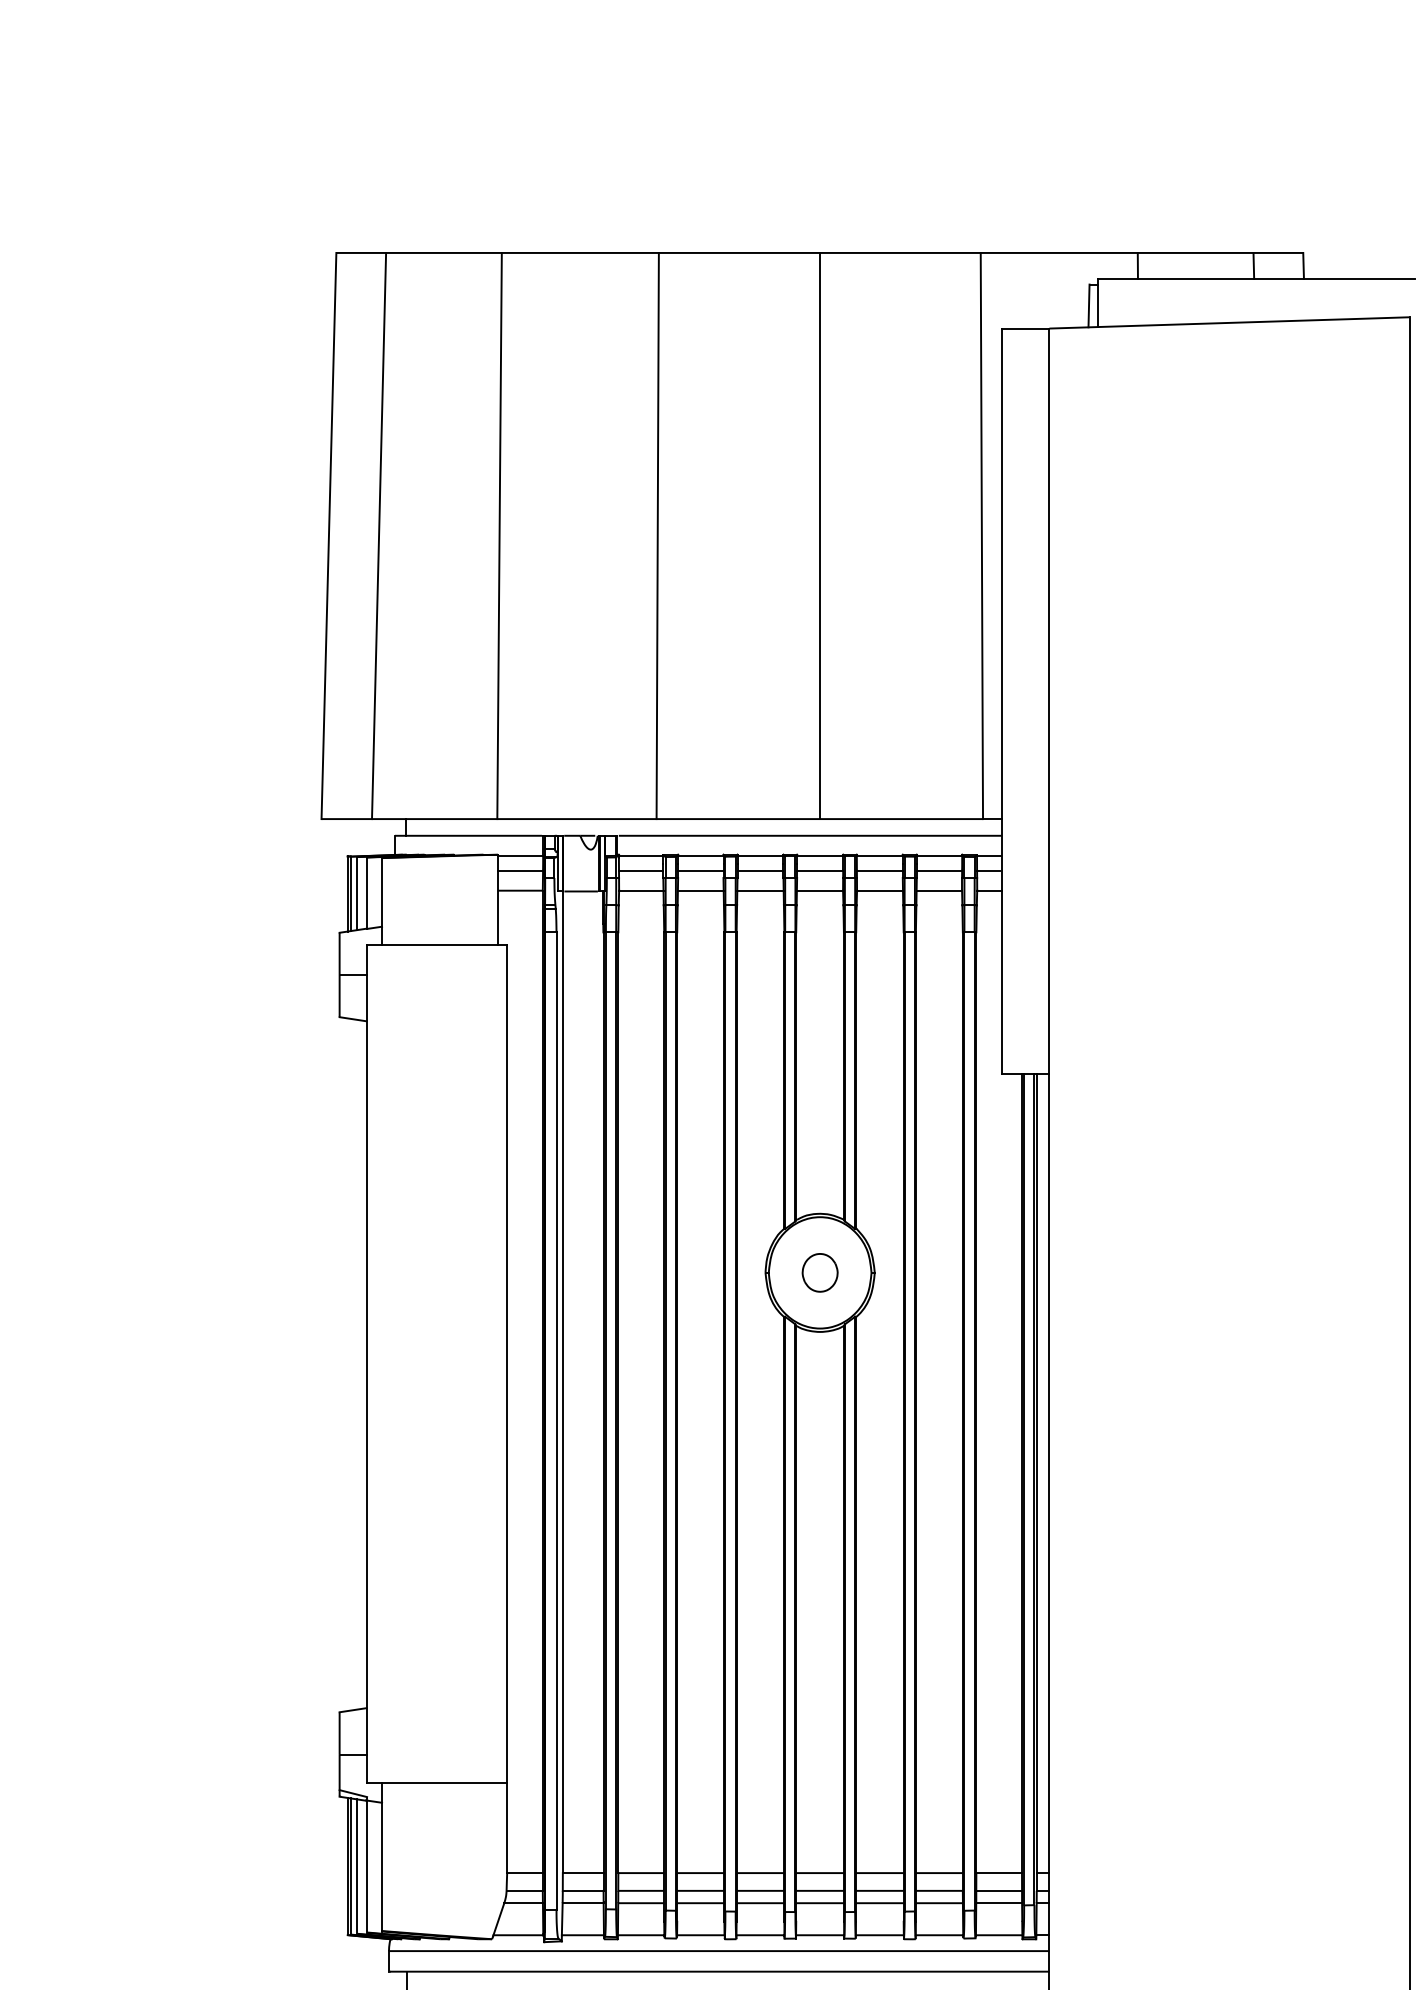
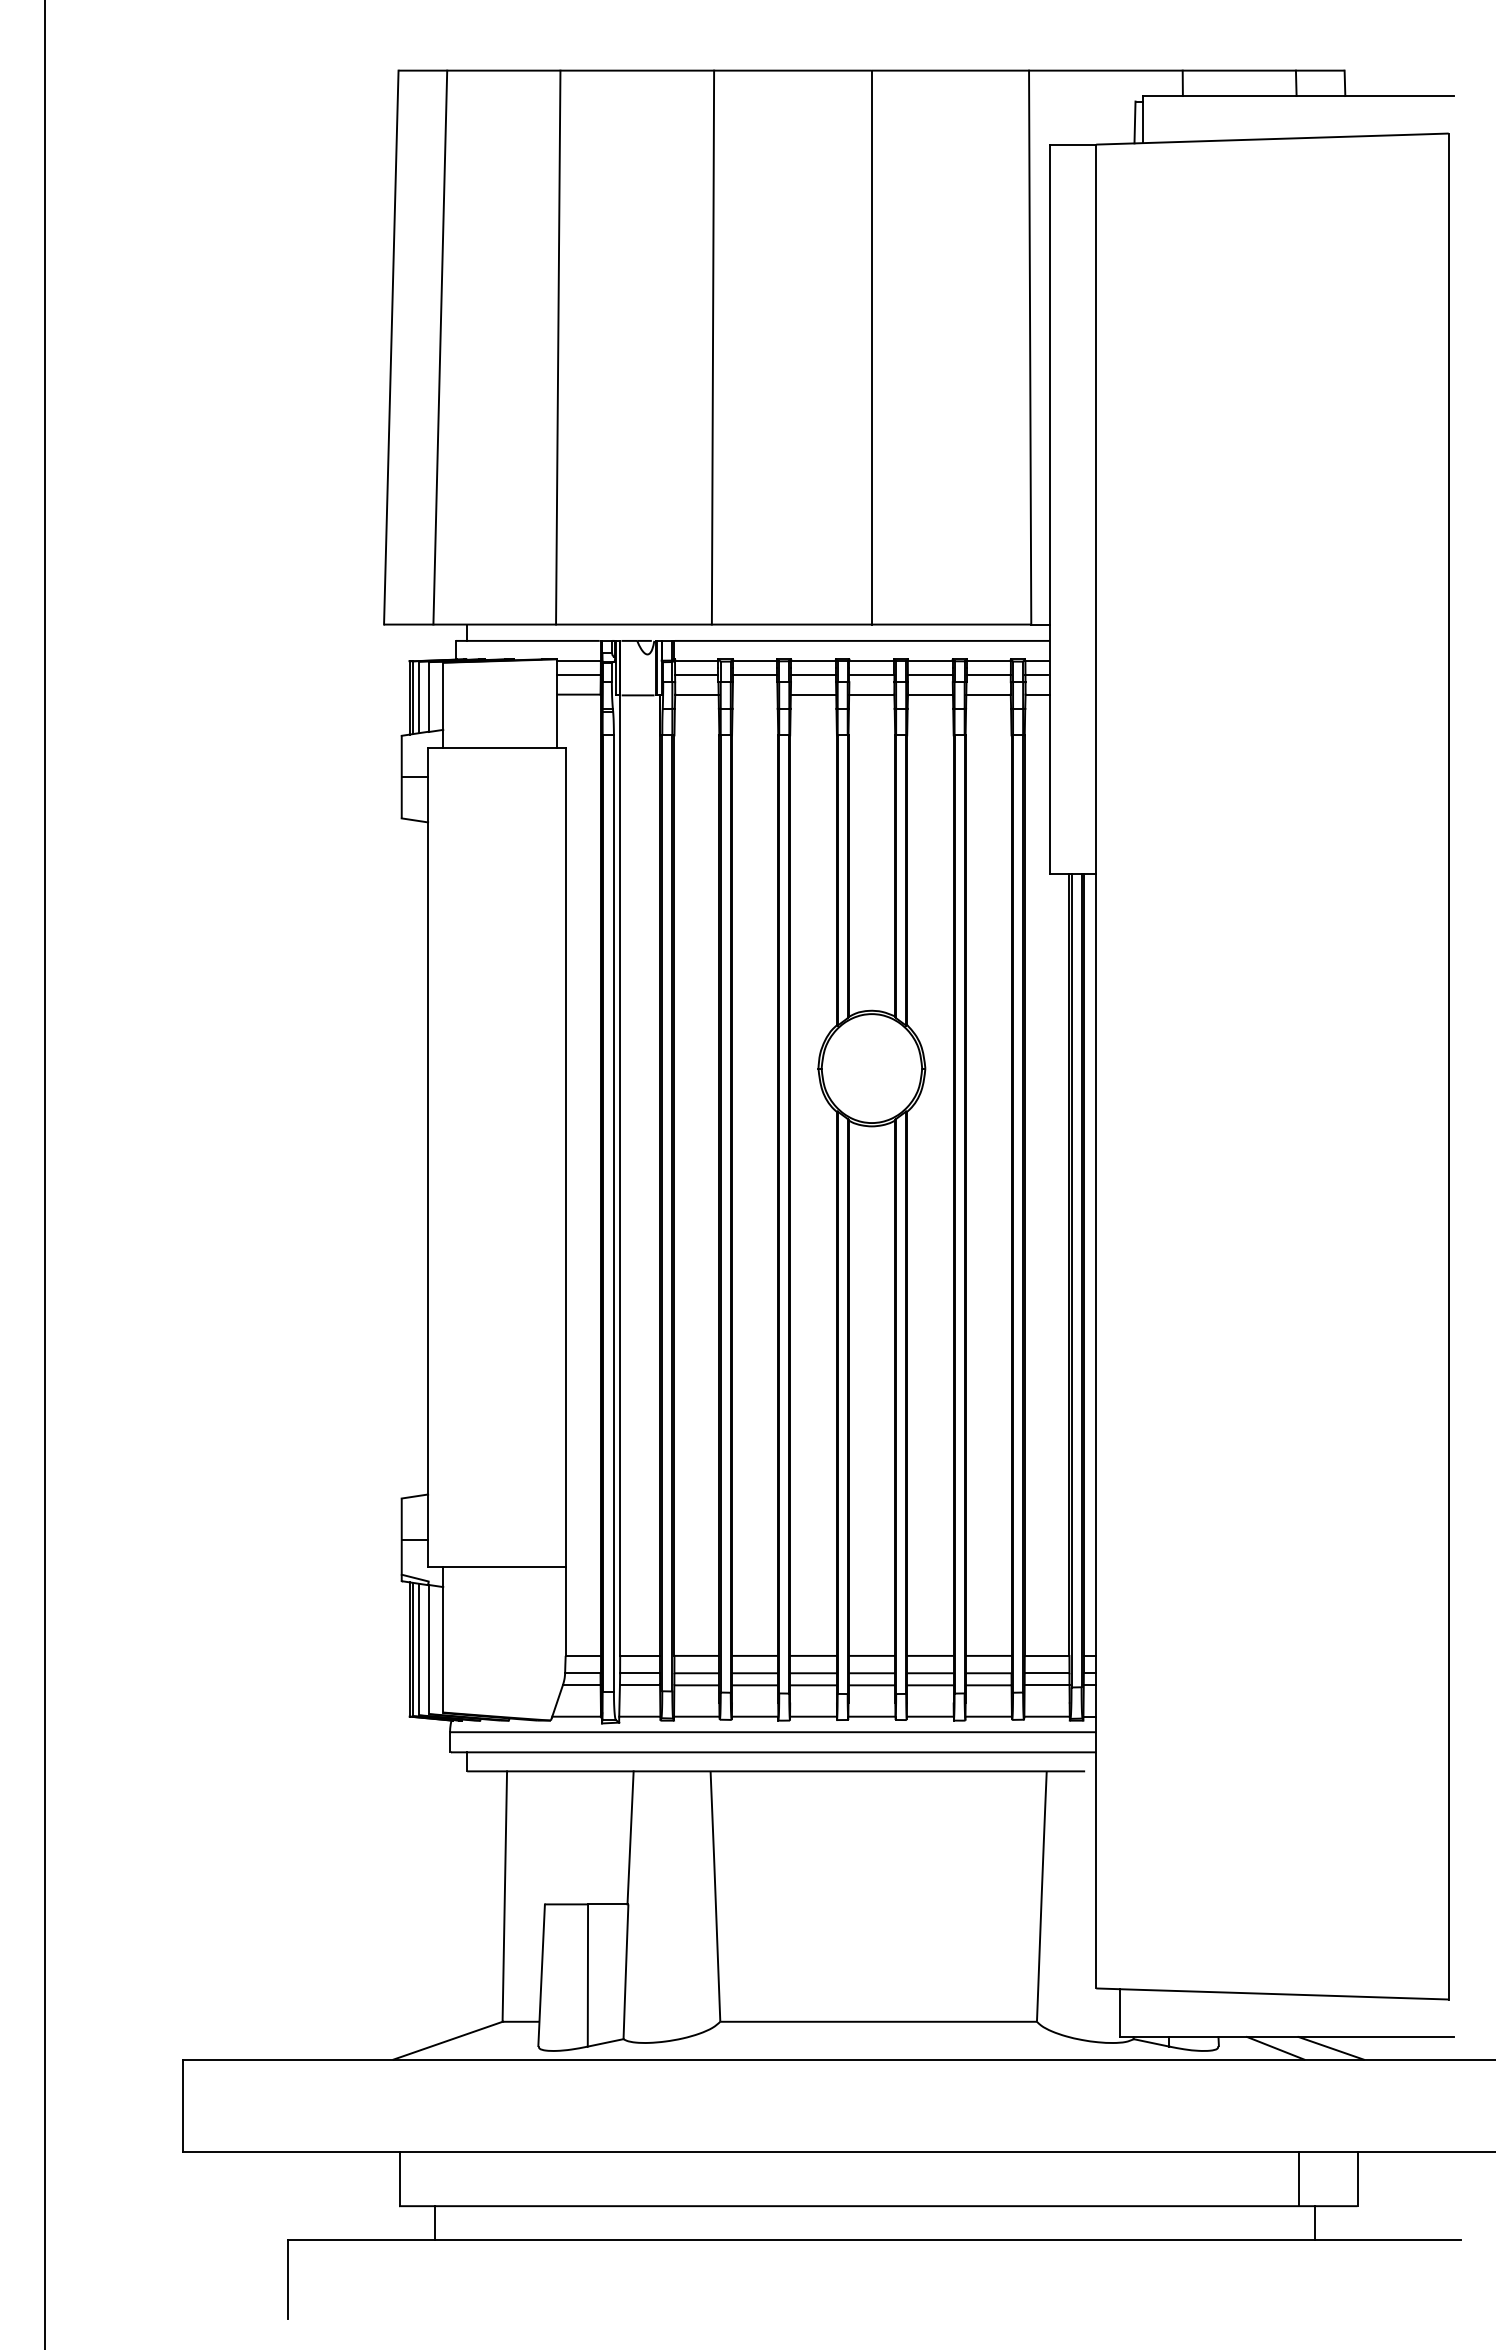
line: (700, 890) -> (754, 694), removed
part: (819, 1272) -> (871, 1068), removed

